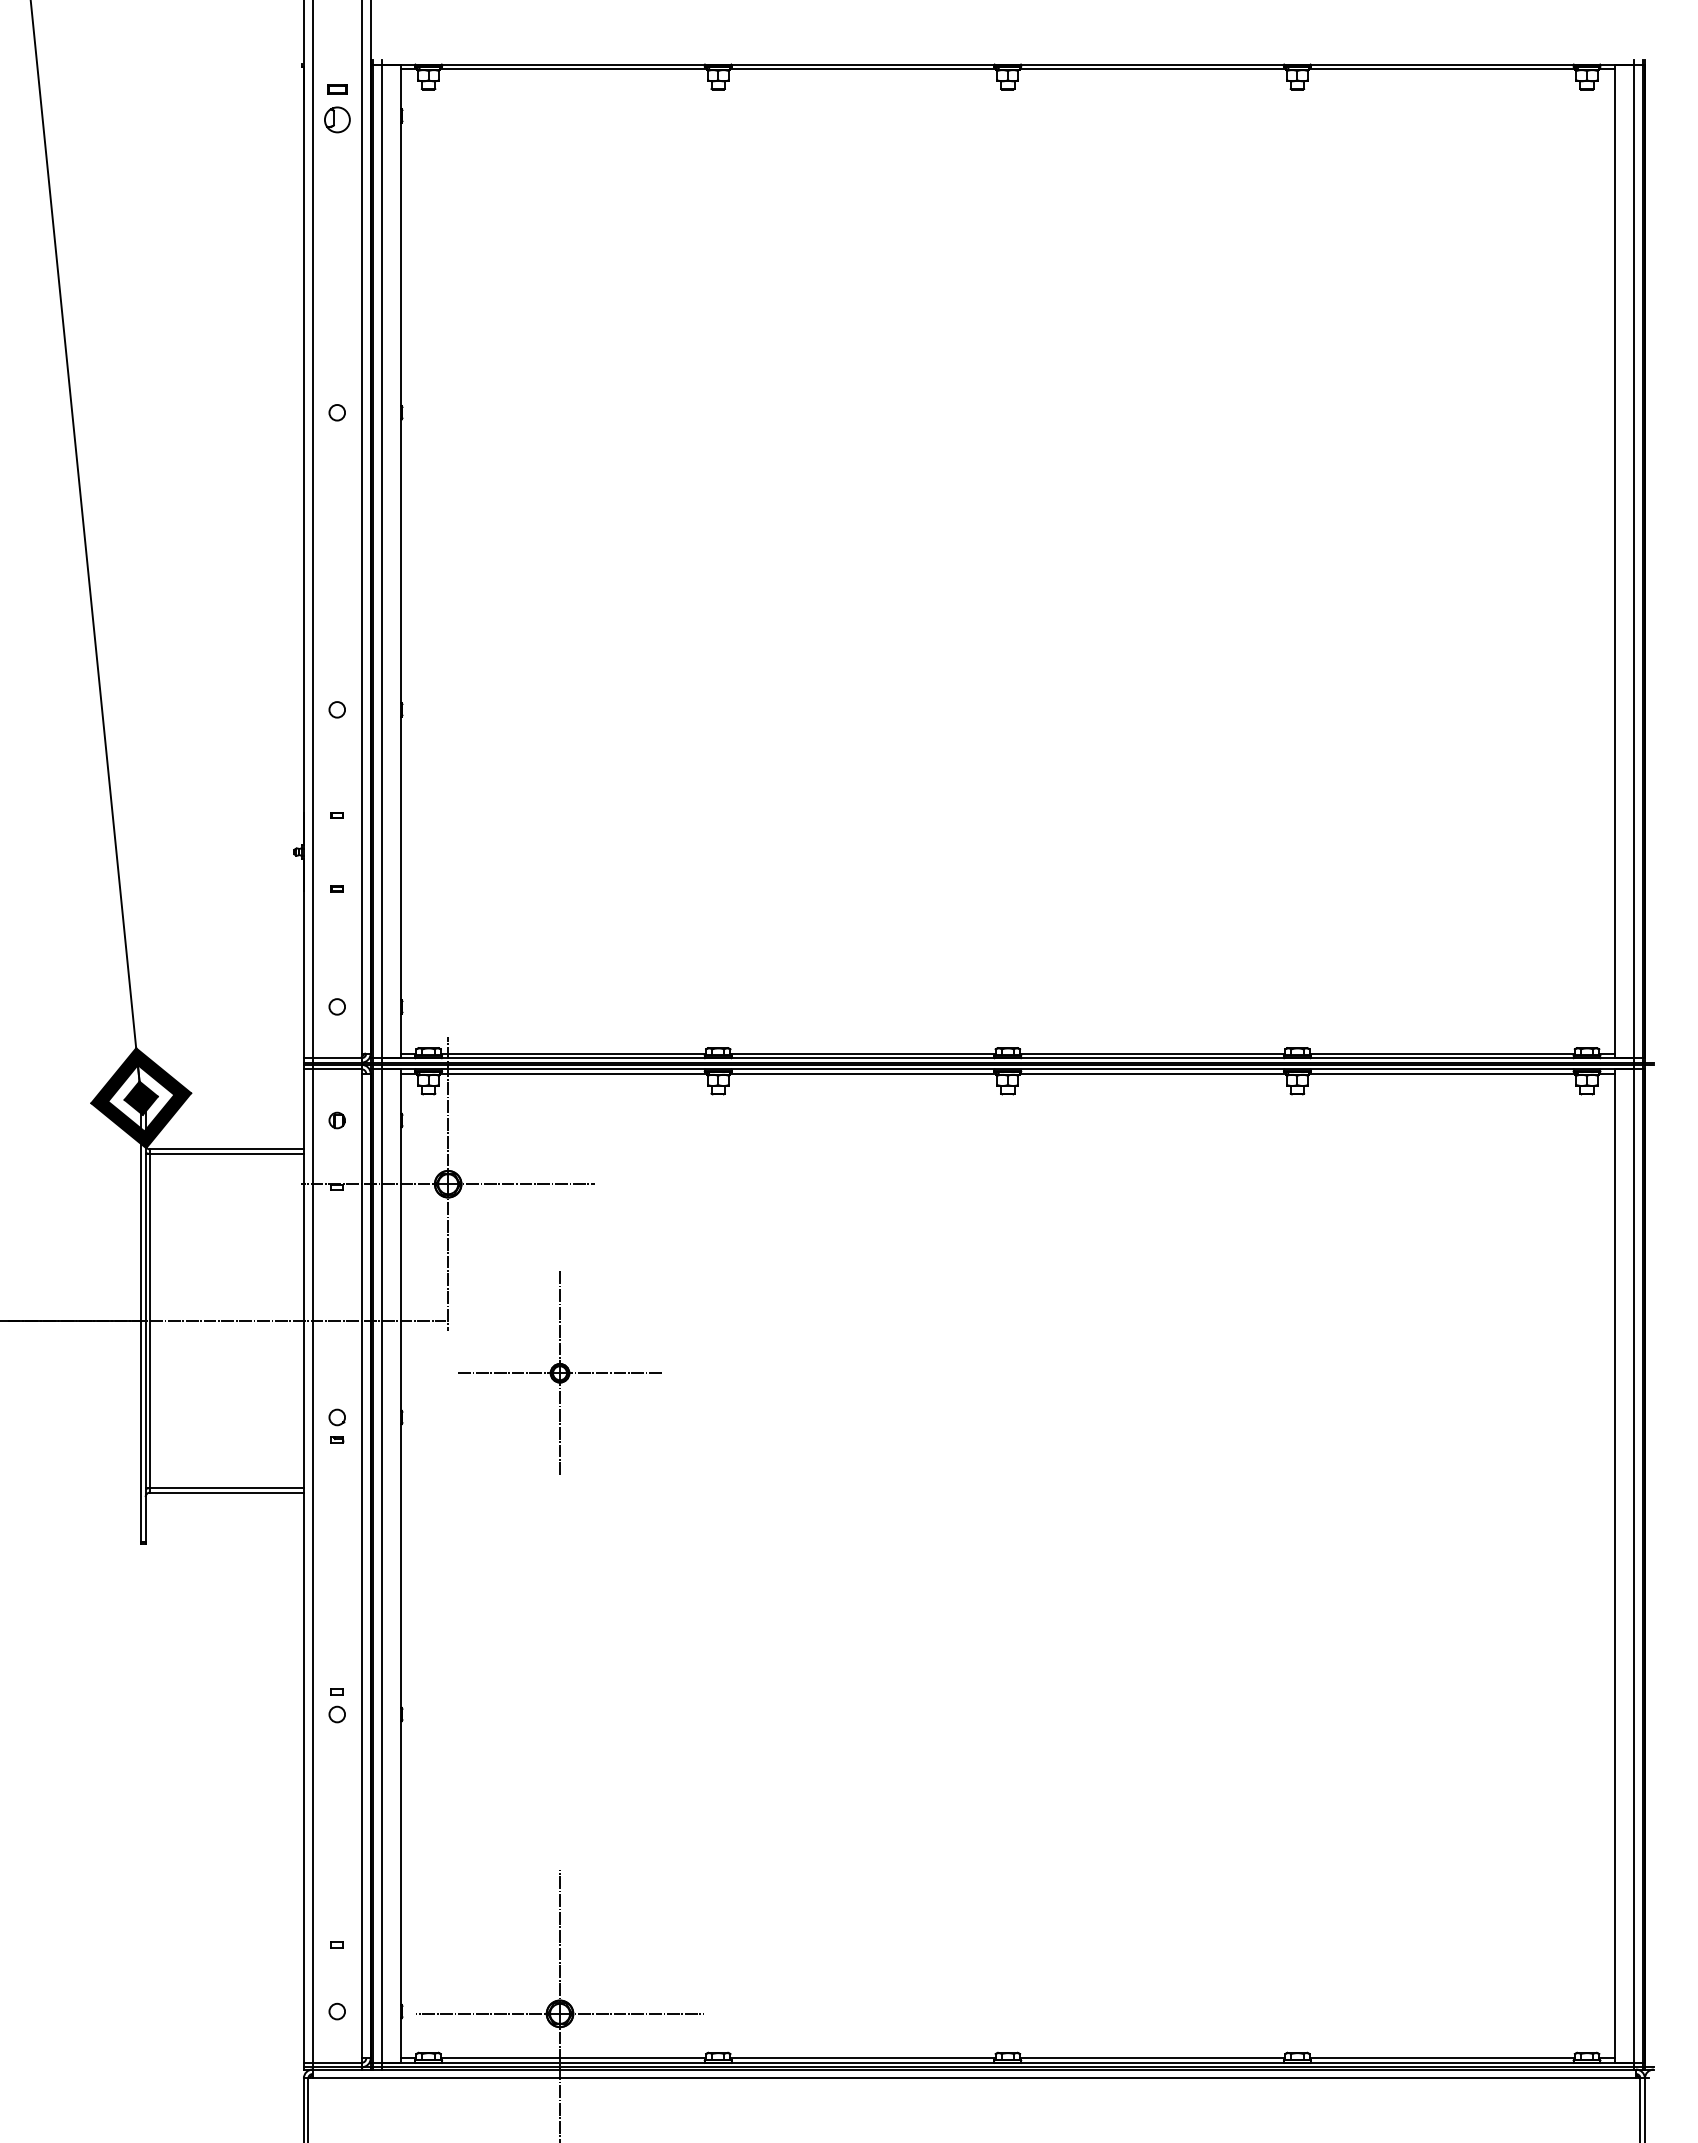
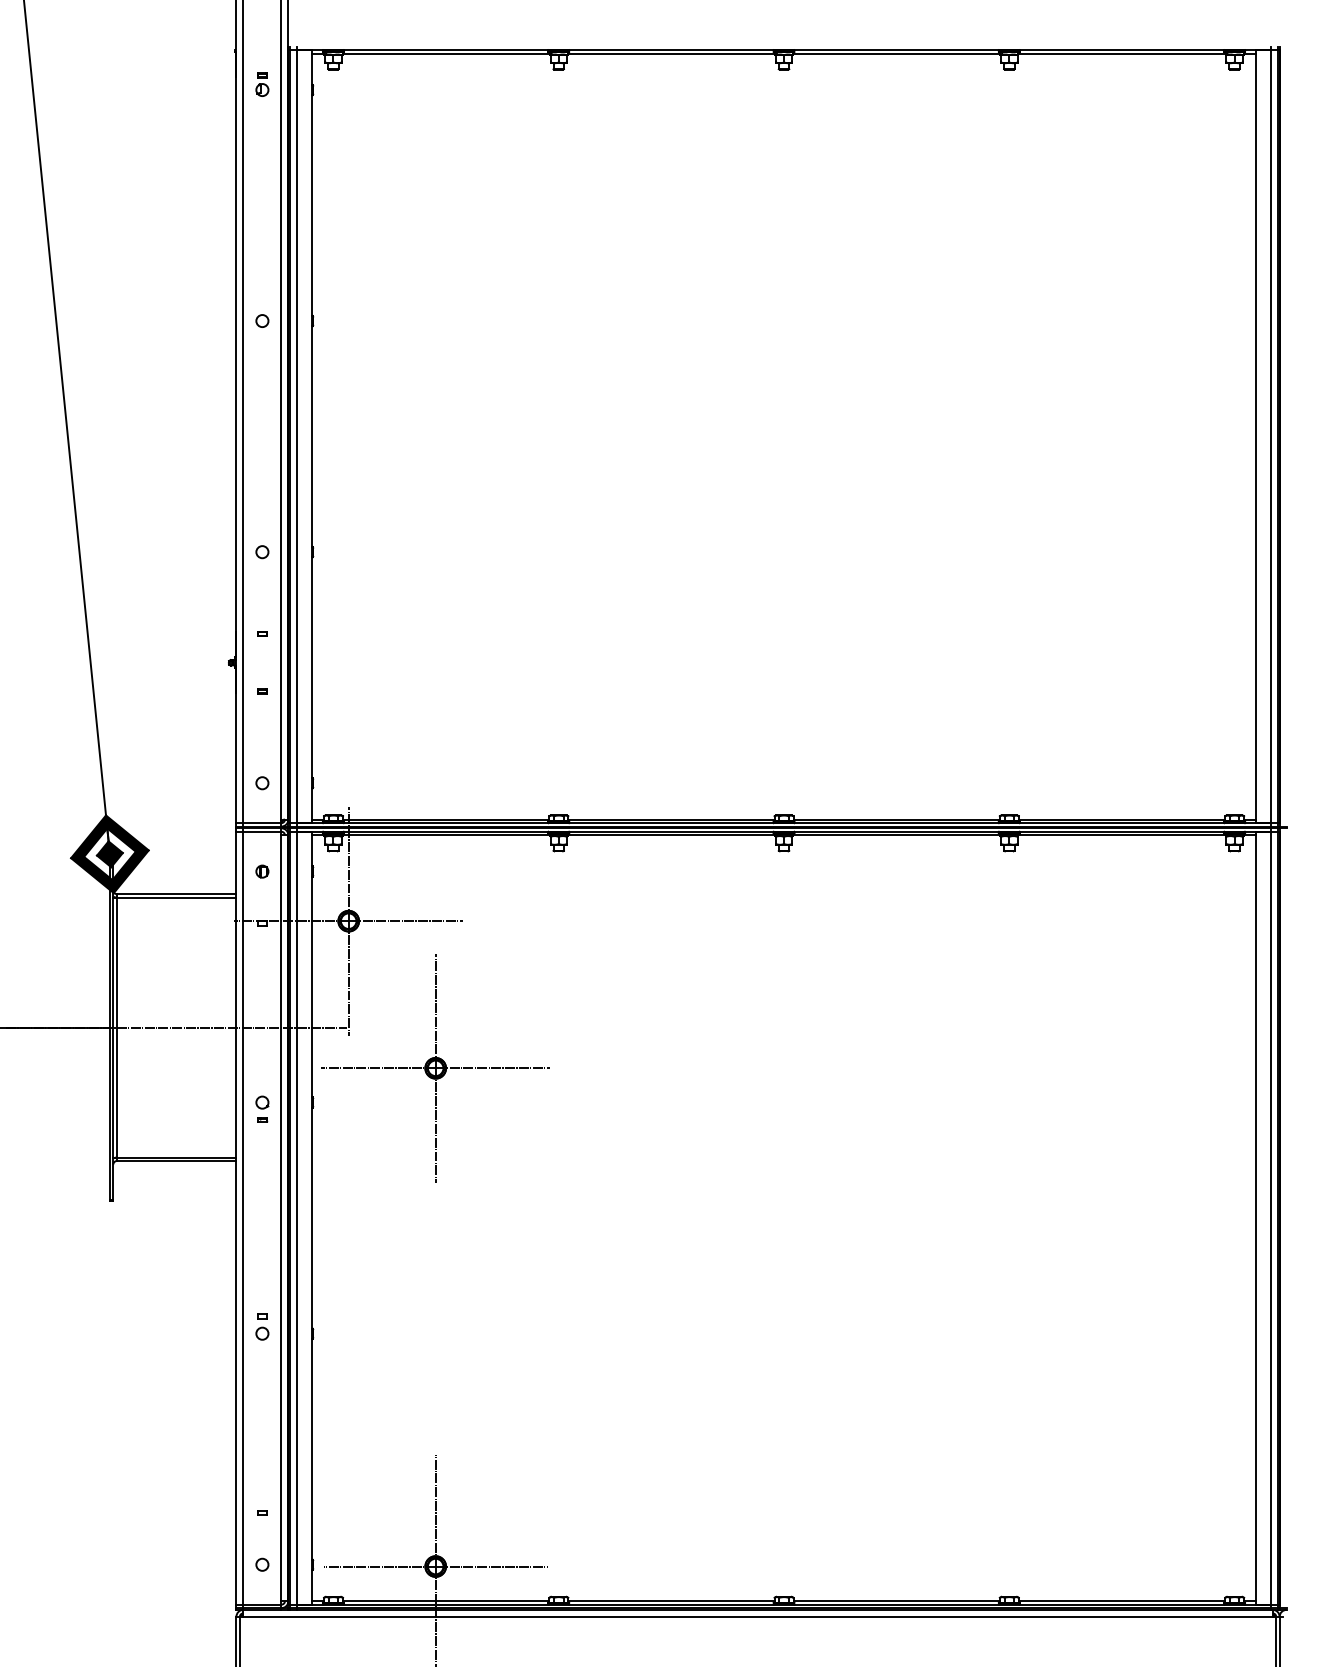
part: (336, 108) -> (261, 84), size x0.62
part: (559, 1372) -> (435, 1067), size x1.43

